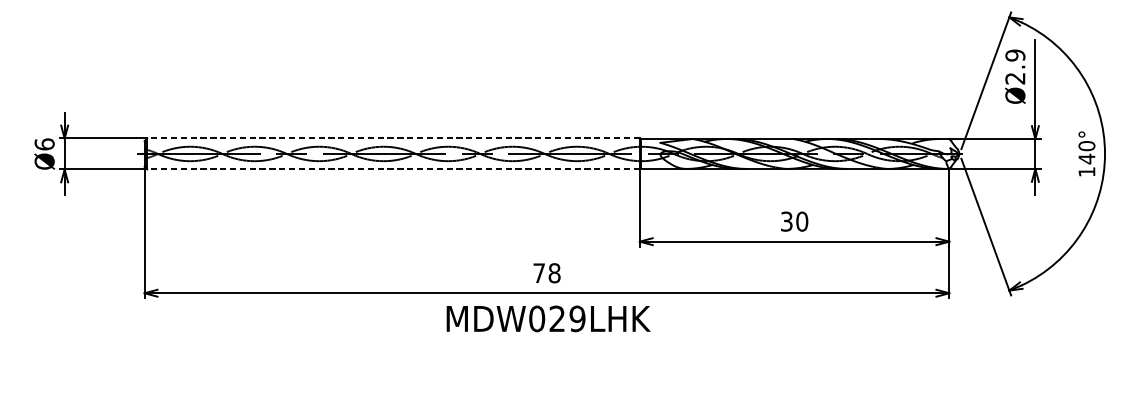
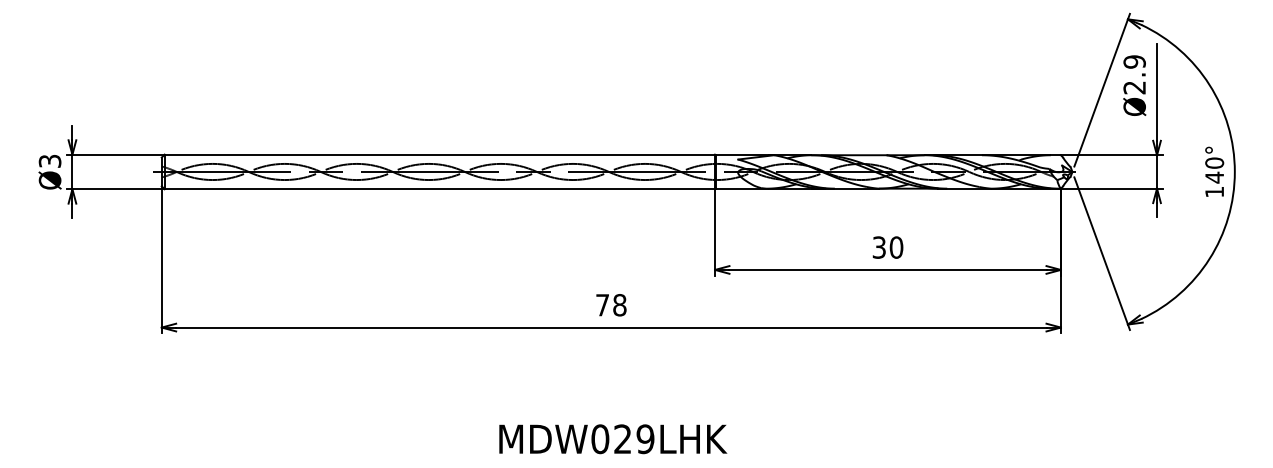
line: (393, 138) -> (439, 154), dashed -> solid
text: (44, 143) -> (49, 160), Ø6 -> Ø3
line: (393, 169) -> (439, 189), dashed -> solid
text: (548, 319) -> (613, 439), moved

